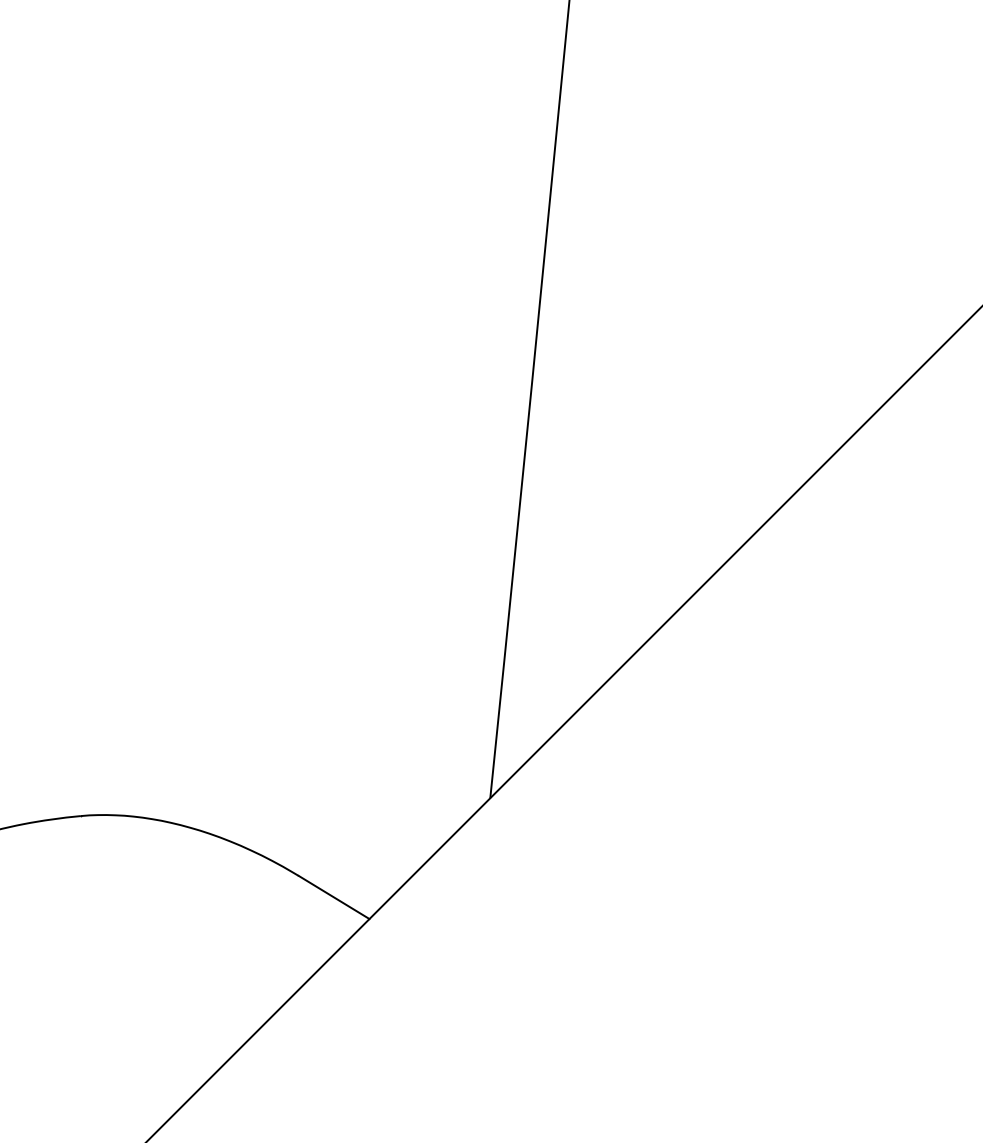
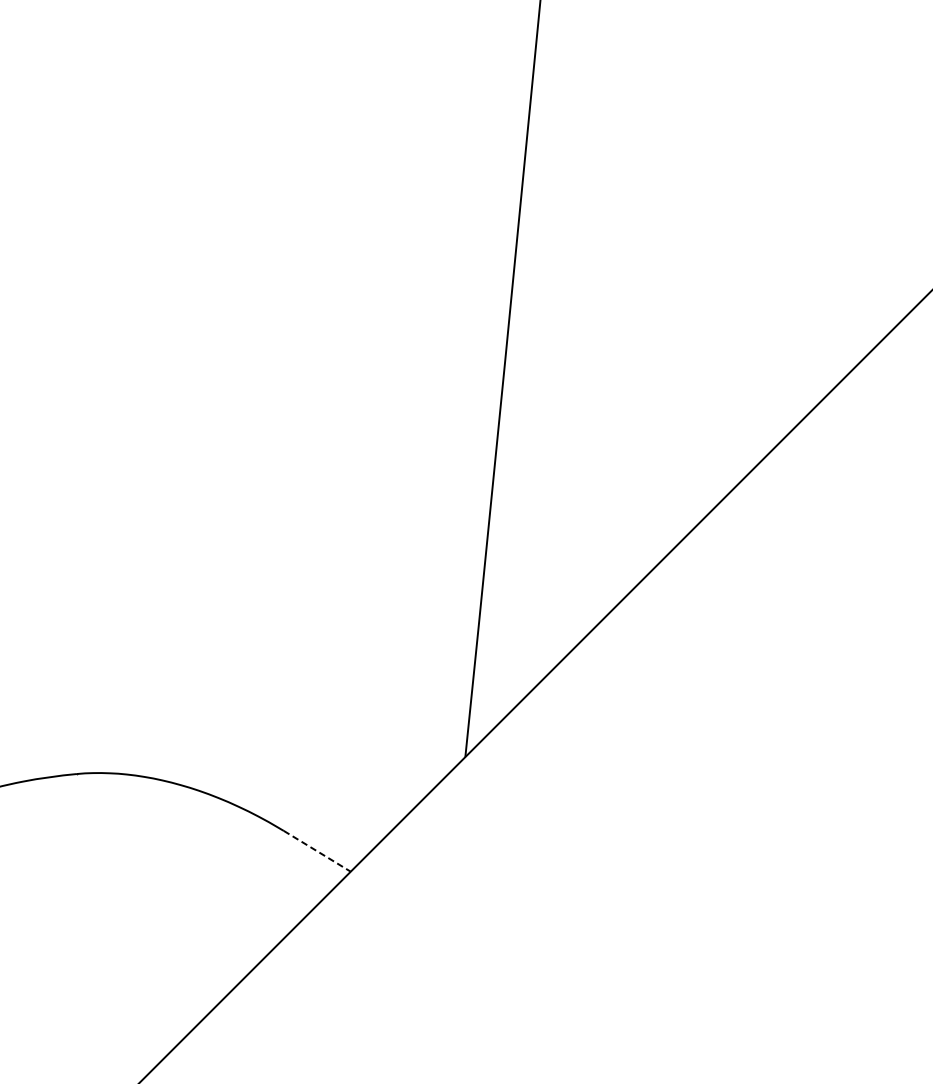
line: (334, 897) -> (317, 851), solid -> dashed

